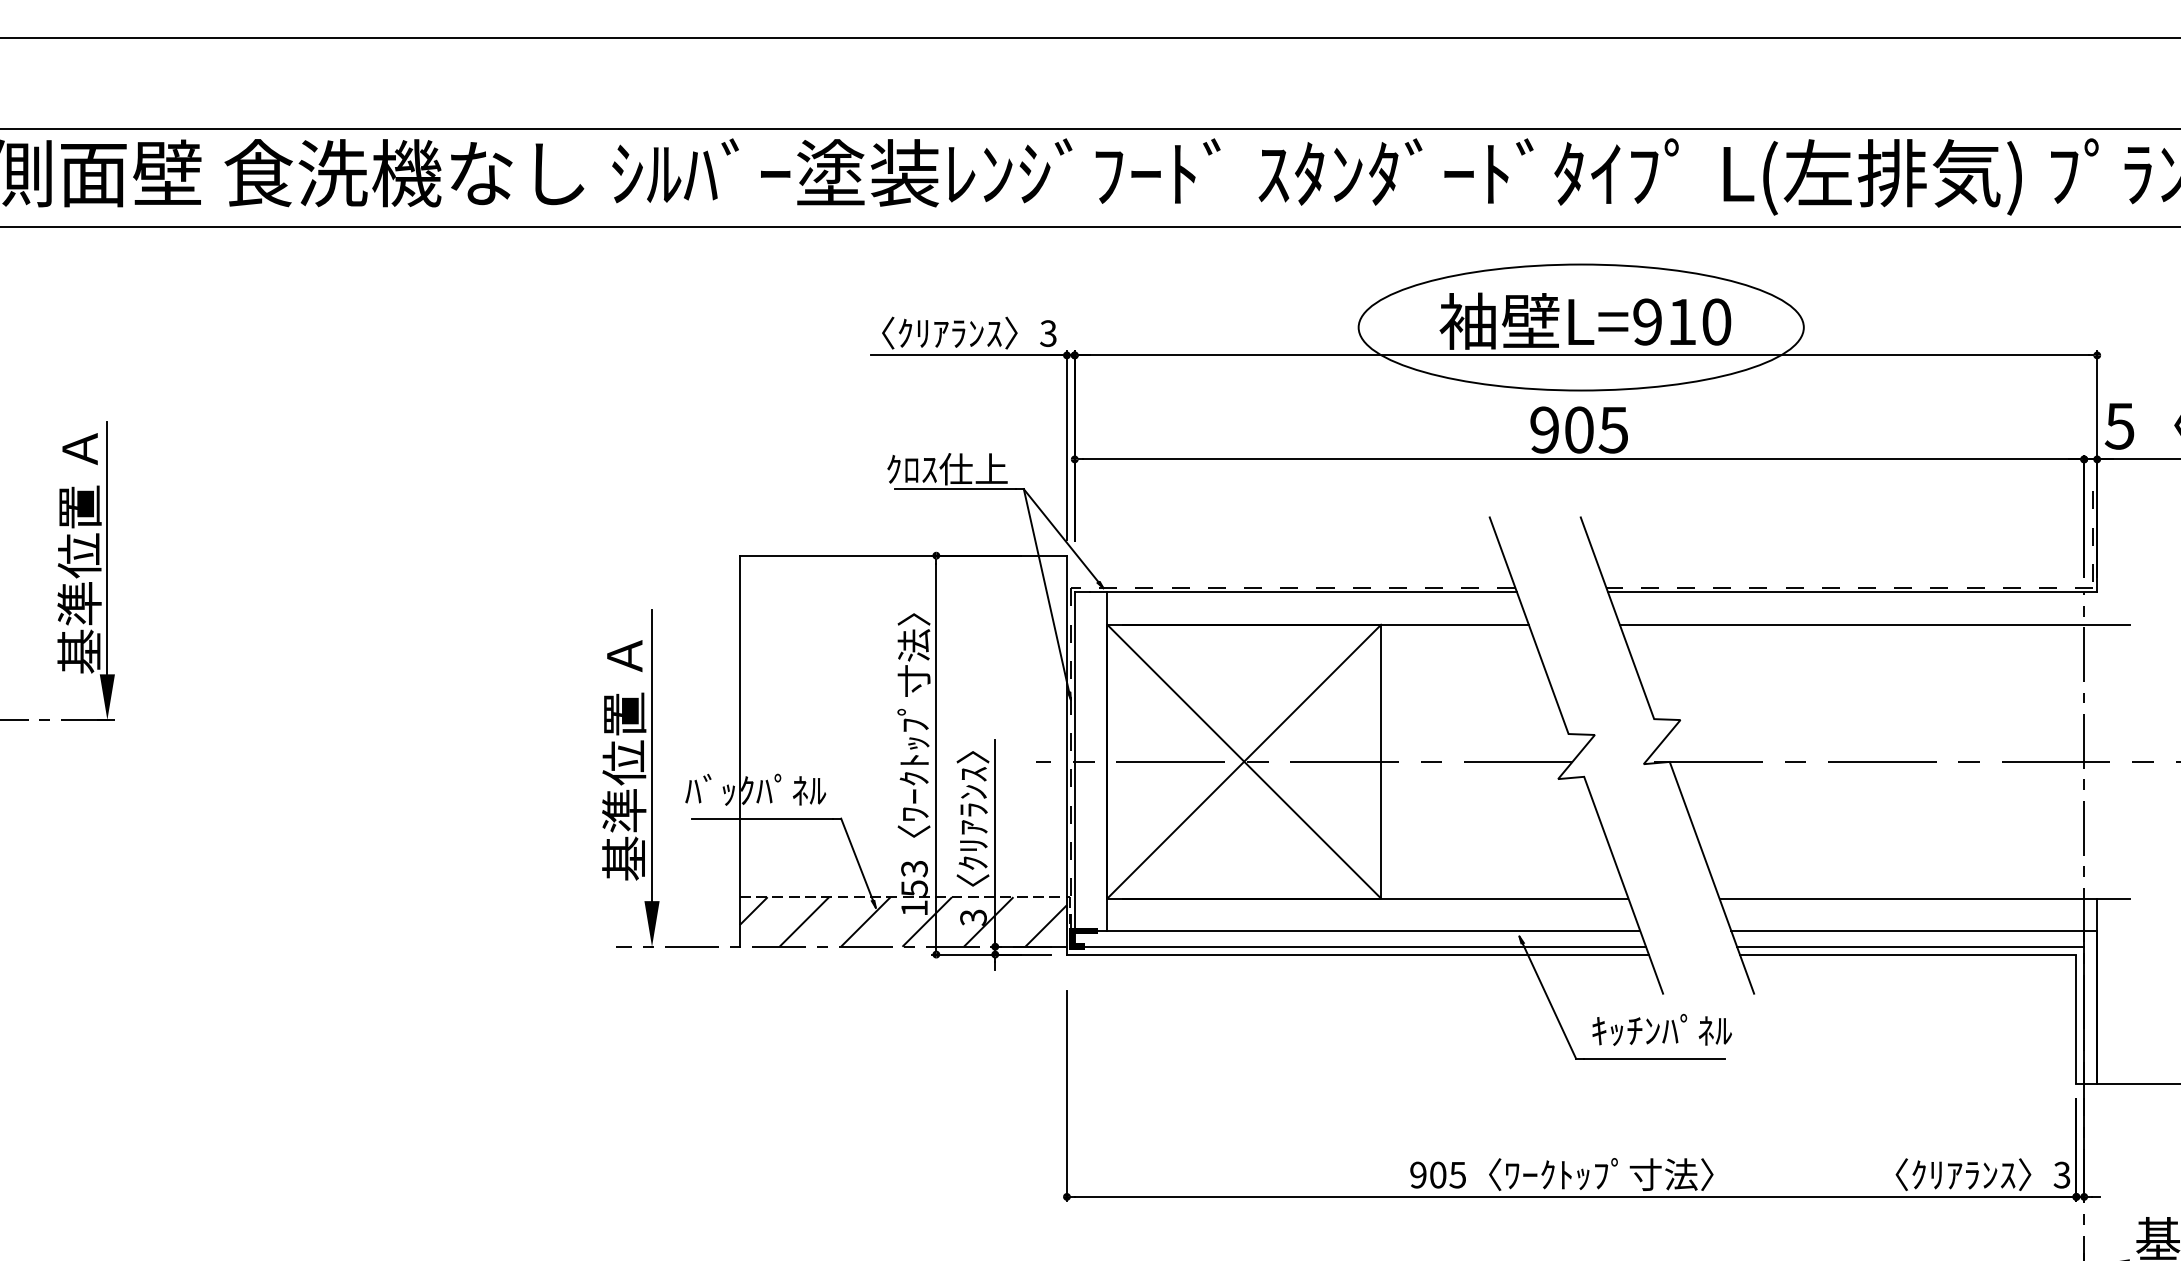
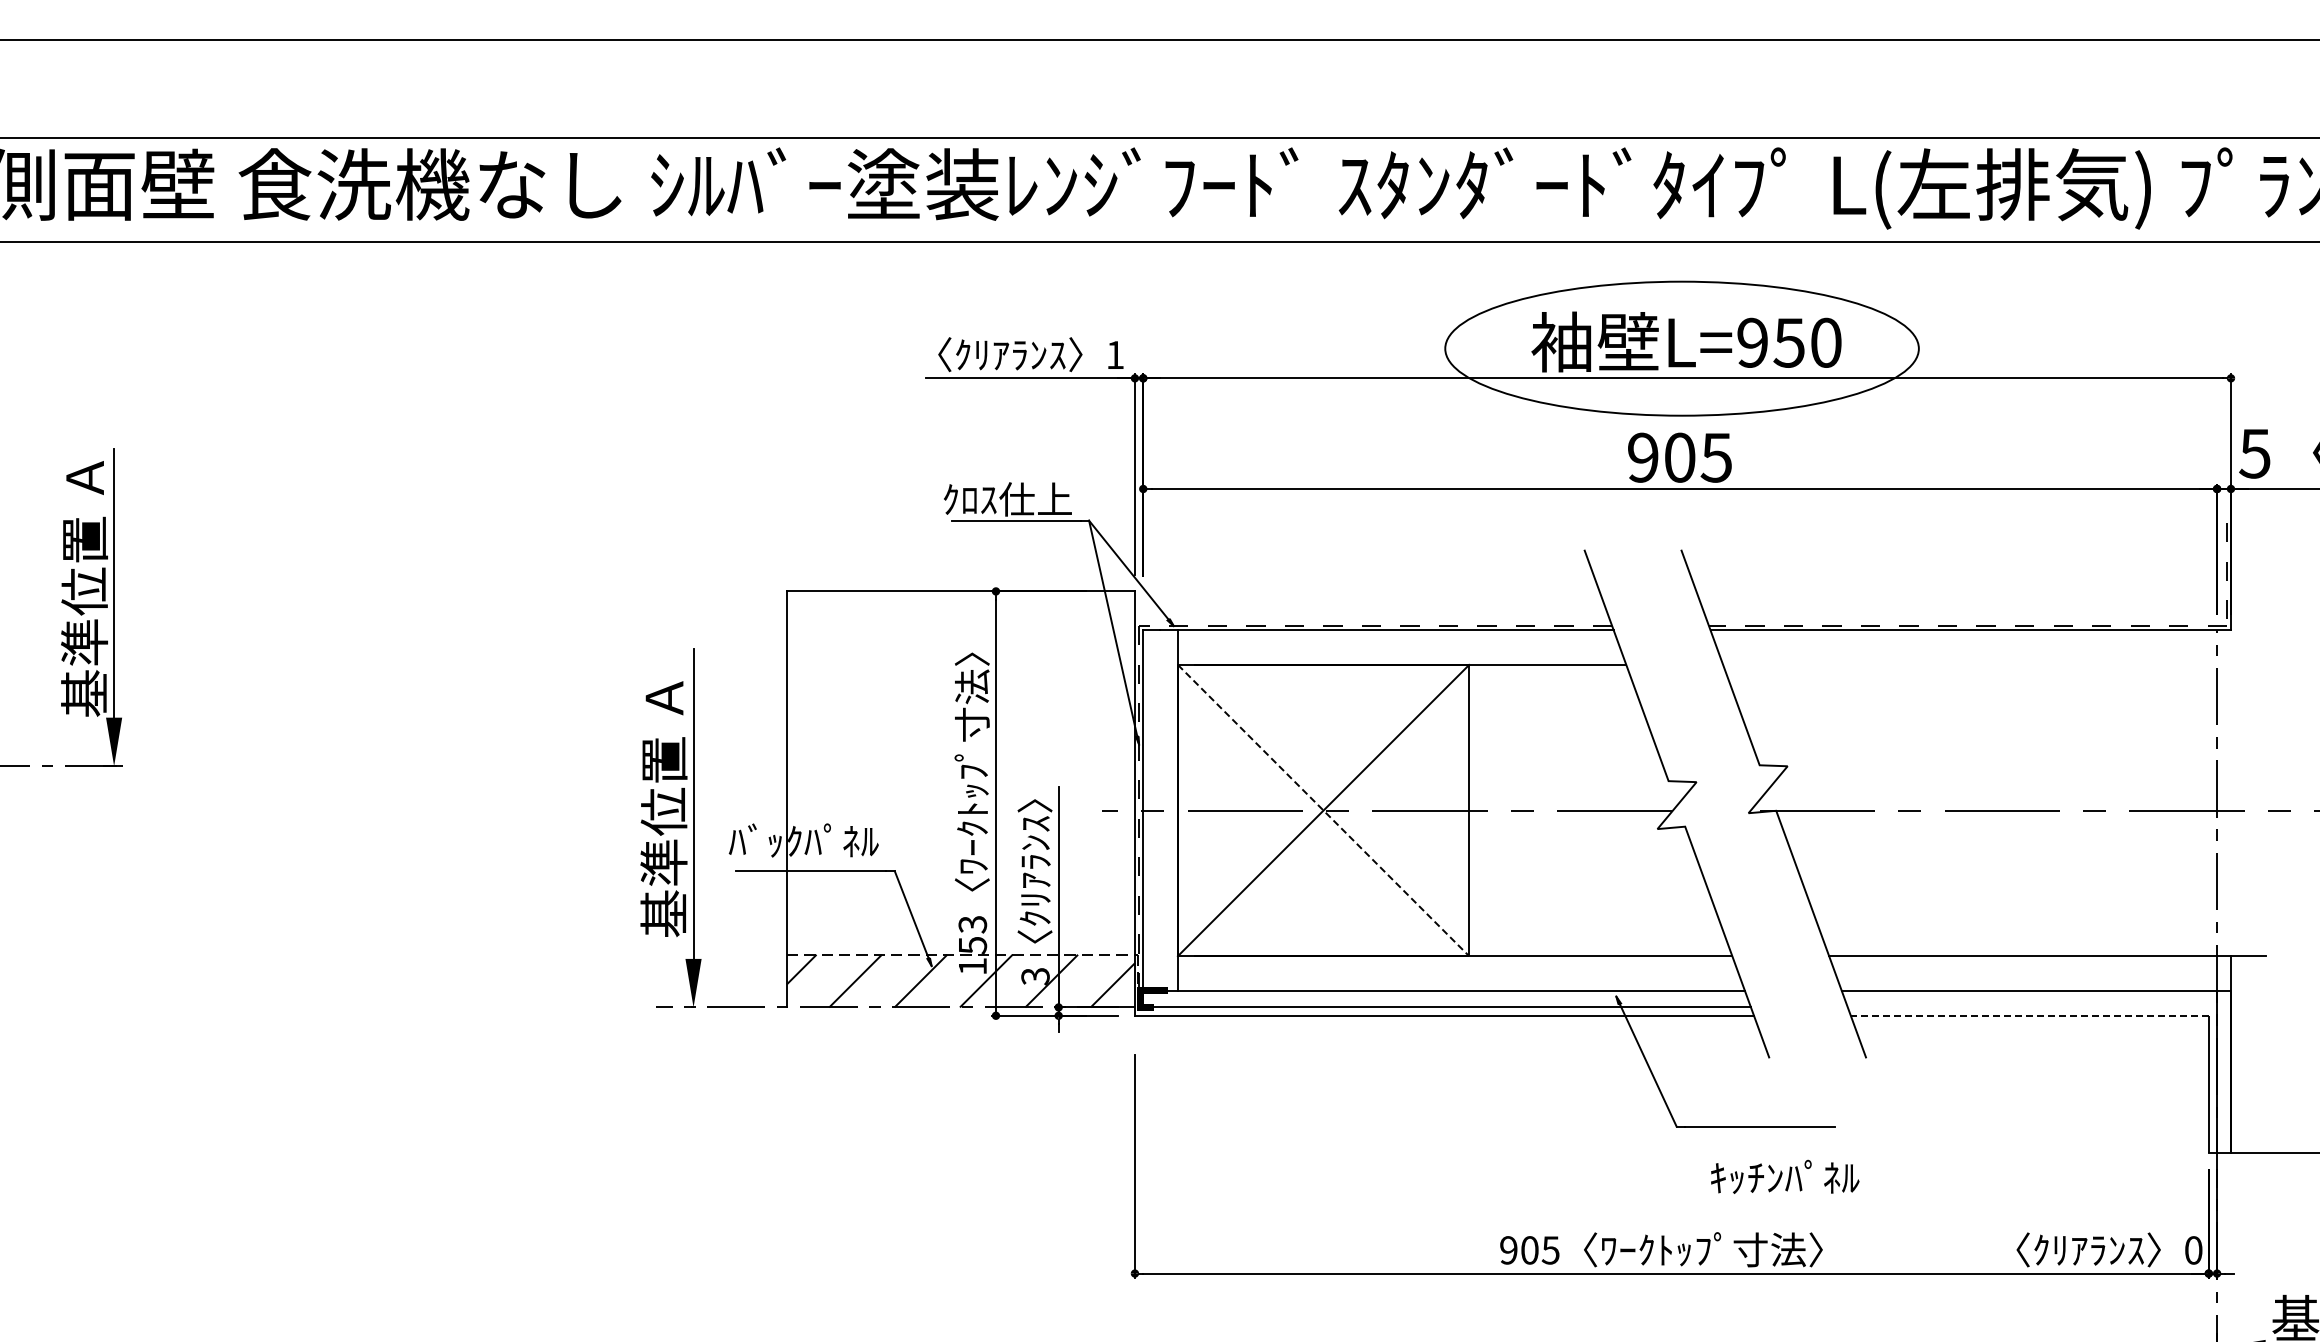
text: (1681, 321) -> (1788, 342), L=910 -> L=950
text: (1047, 332) -> (1114, 354), 3 -> 1
line: (1874, 624) -> (1994, 664), removed
line: (1244, 761) -> (1323, 810), solid -> dashed
line: (1910, 946) -> (2032, 1007), removed
line: (1907, 954) -> (2029, 1015), solid -> dashed
text: (1662, 1029) -> (1785, 1176), moved
text: (2061, 1175) -> (2193, 1250), 3 -> 0

